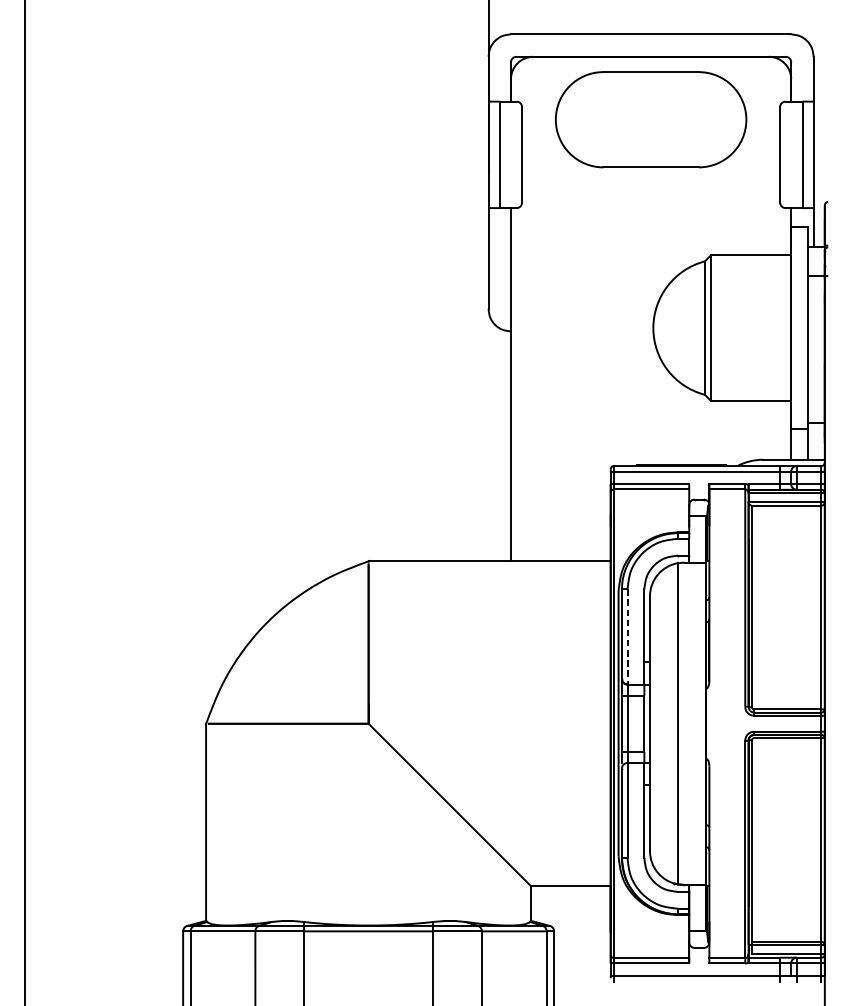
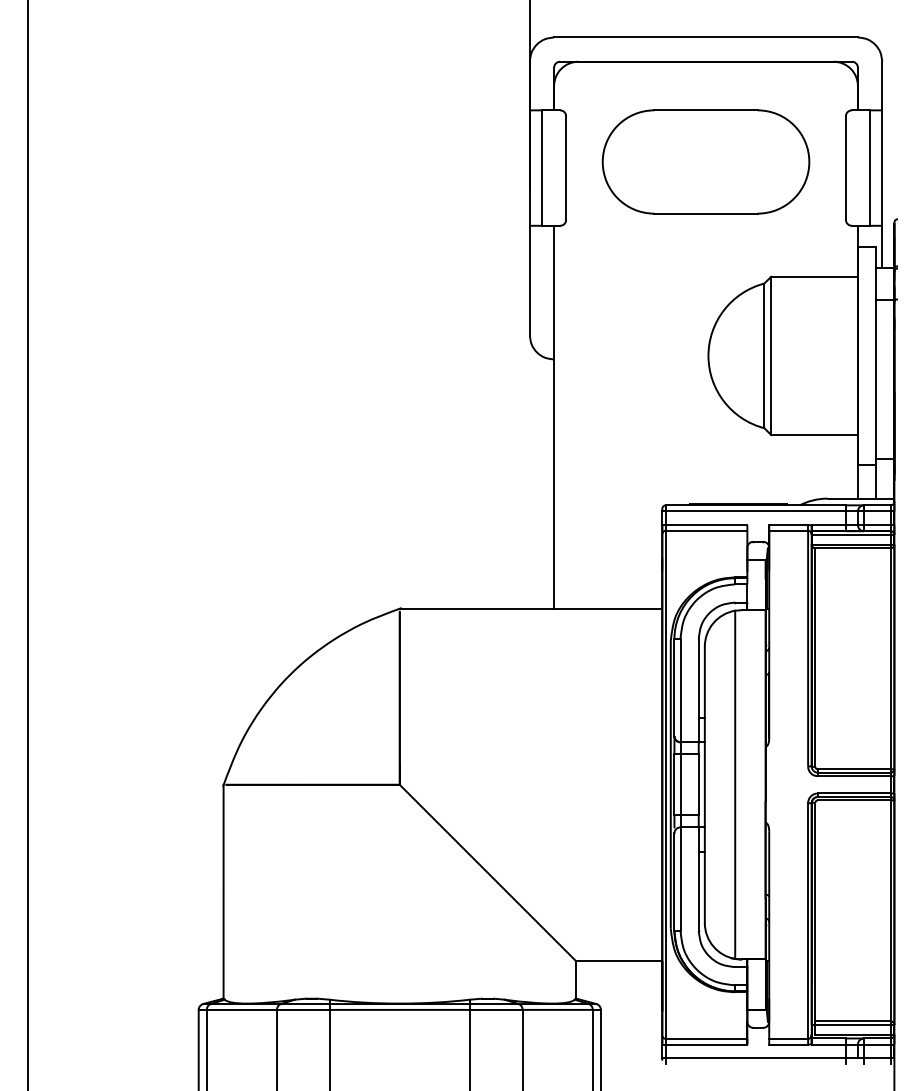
part: (650, 119) -> (705, 161), moved
line: (627, 636) -> (680, 690), dashed -> solid

